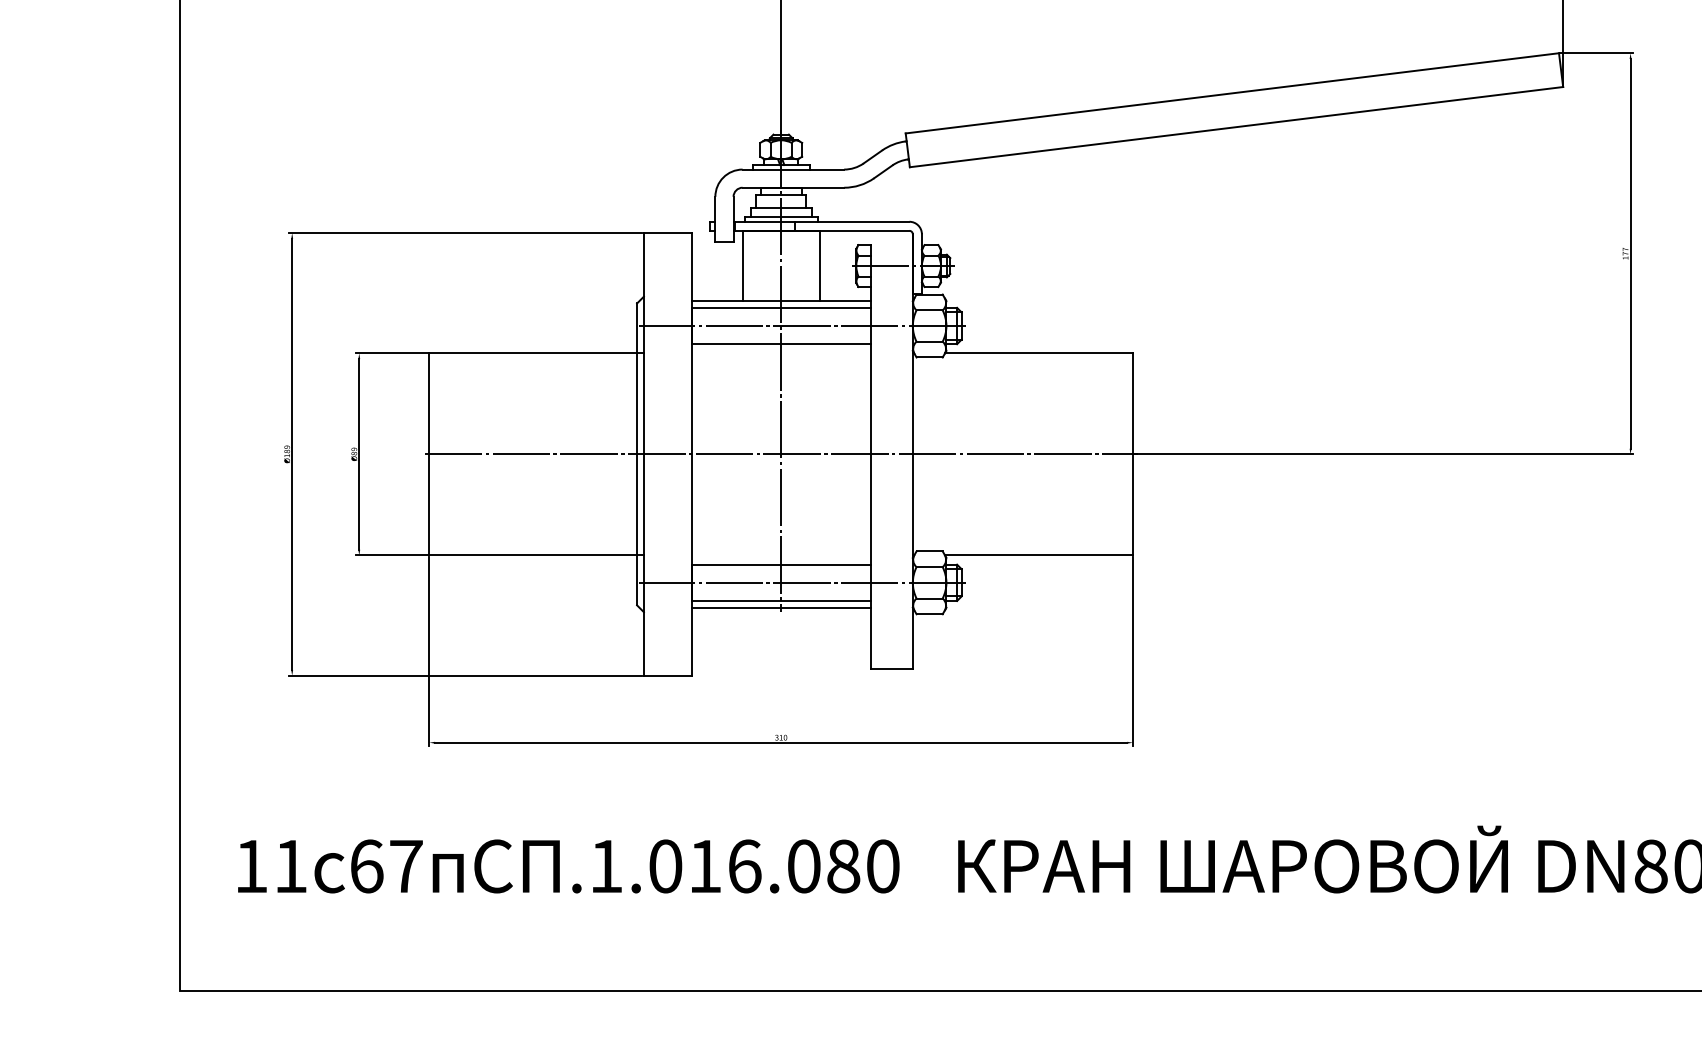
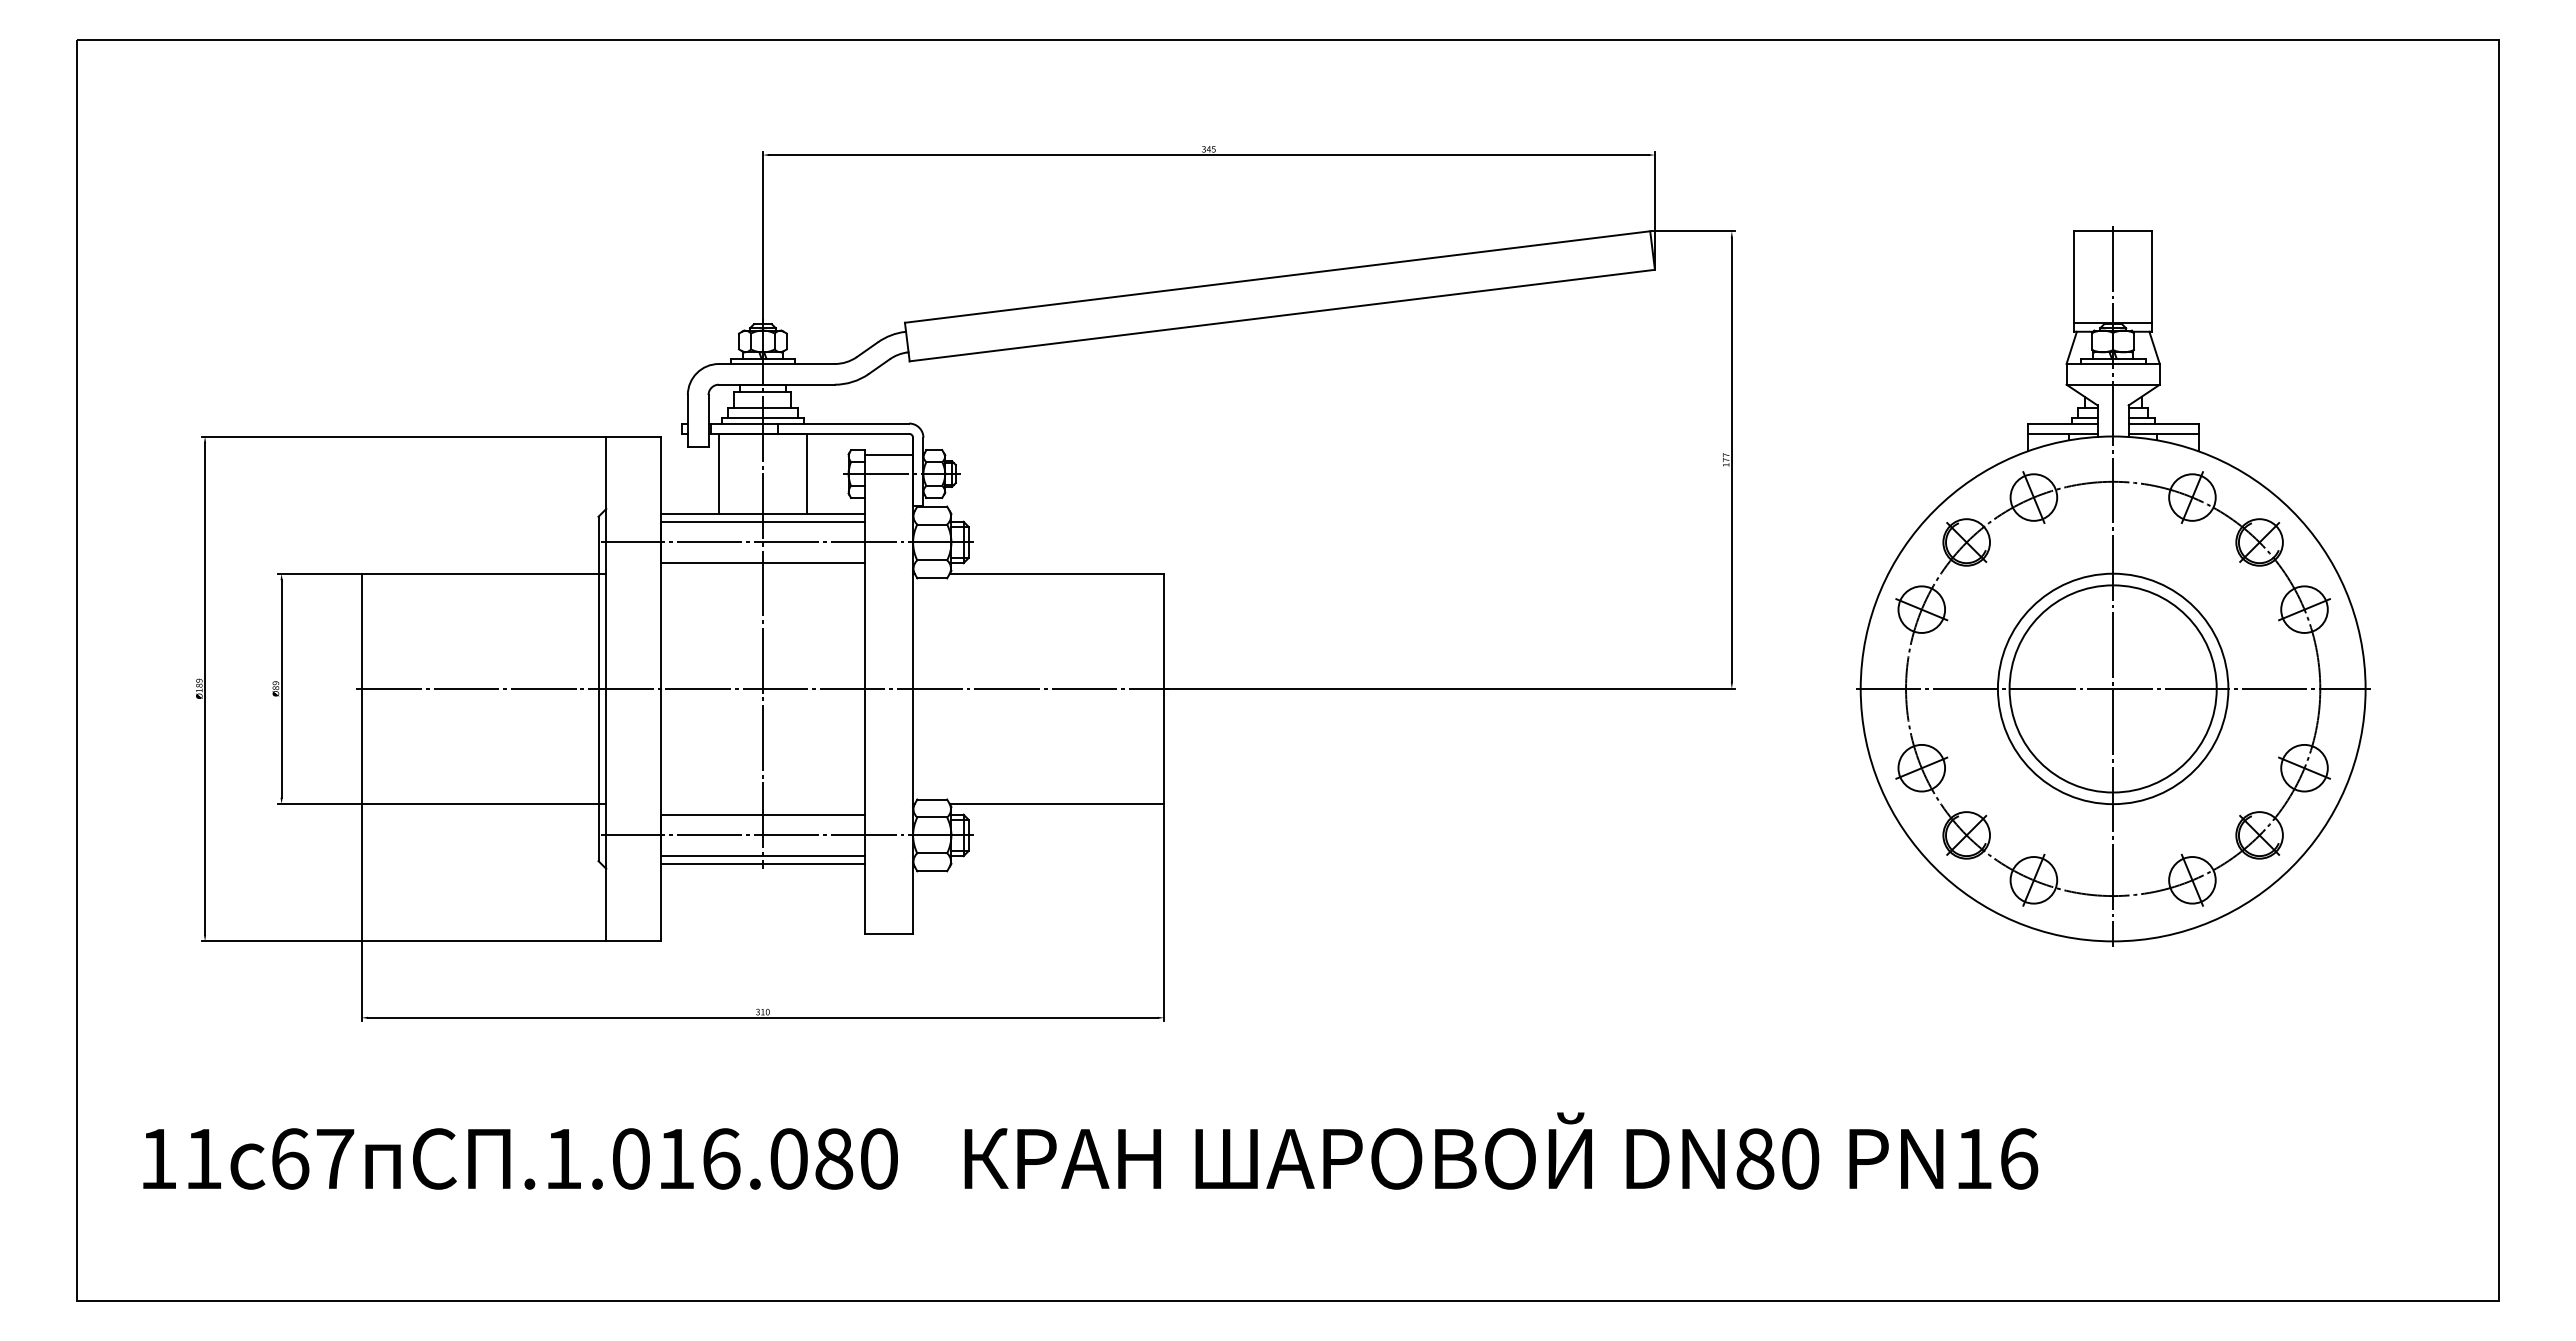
line: (891, 248) -> (888, 454), added

